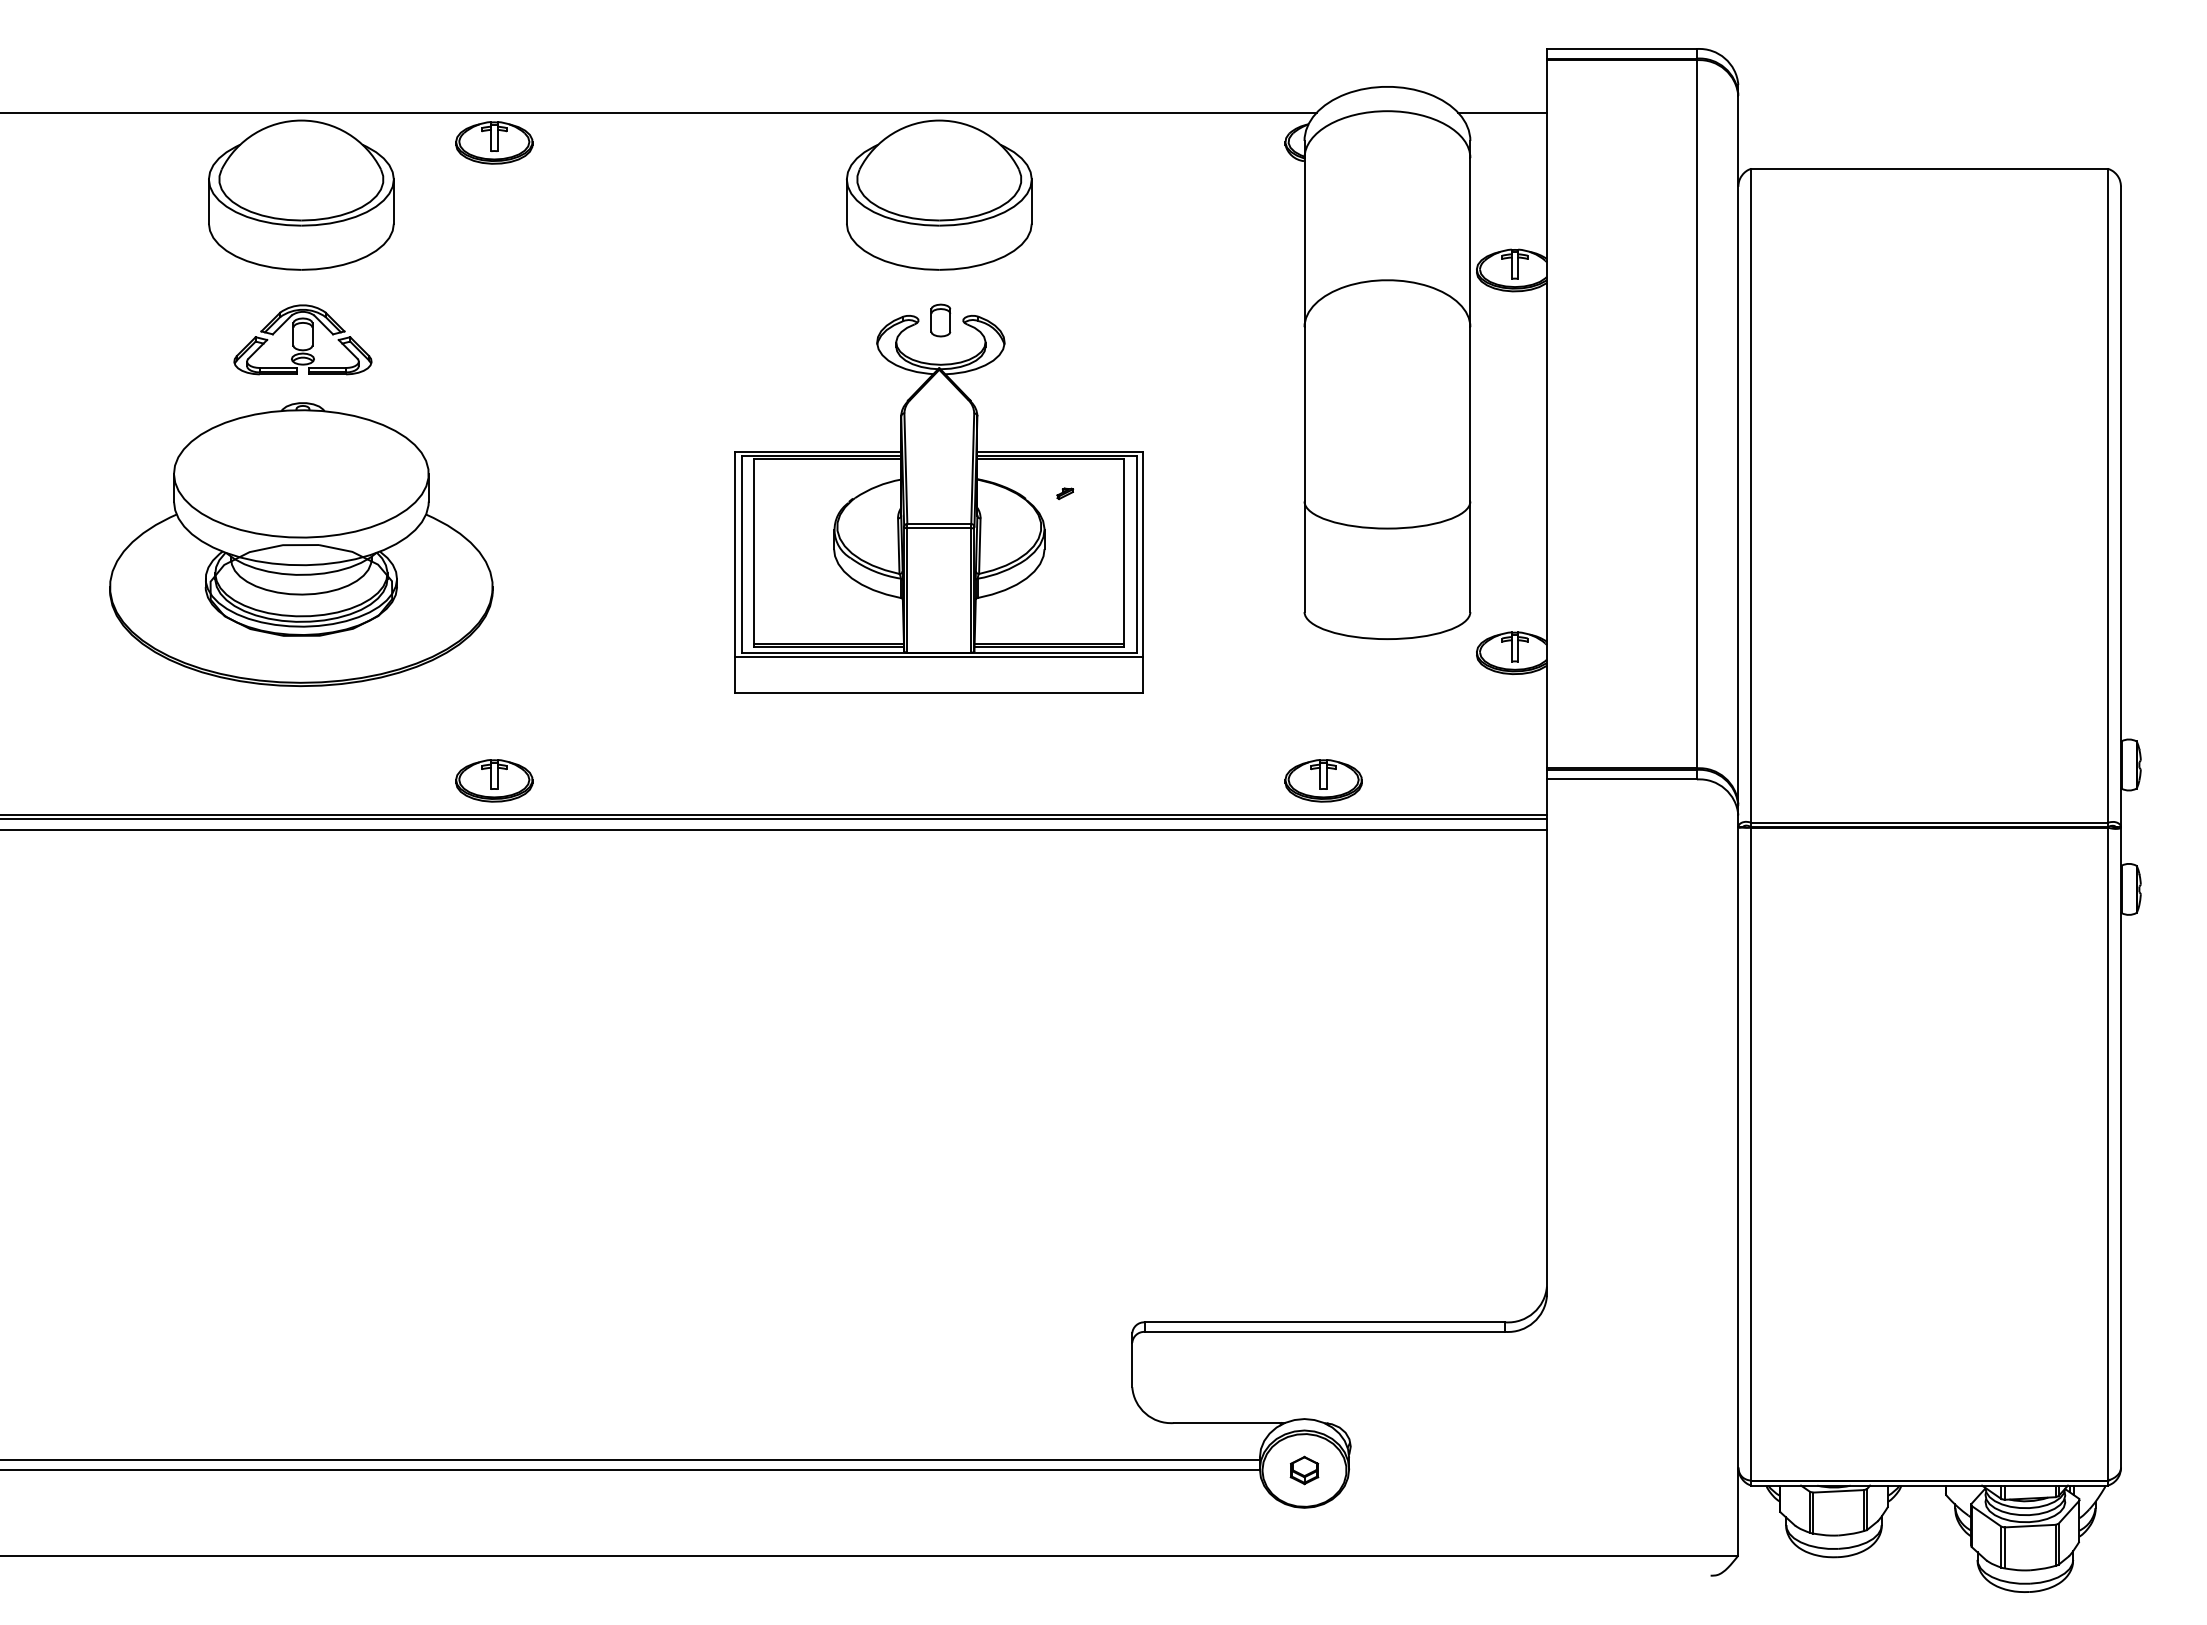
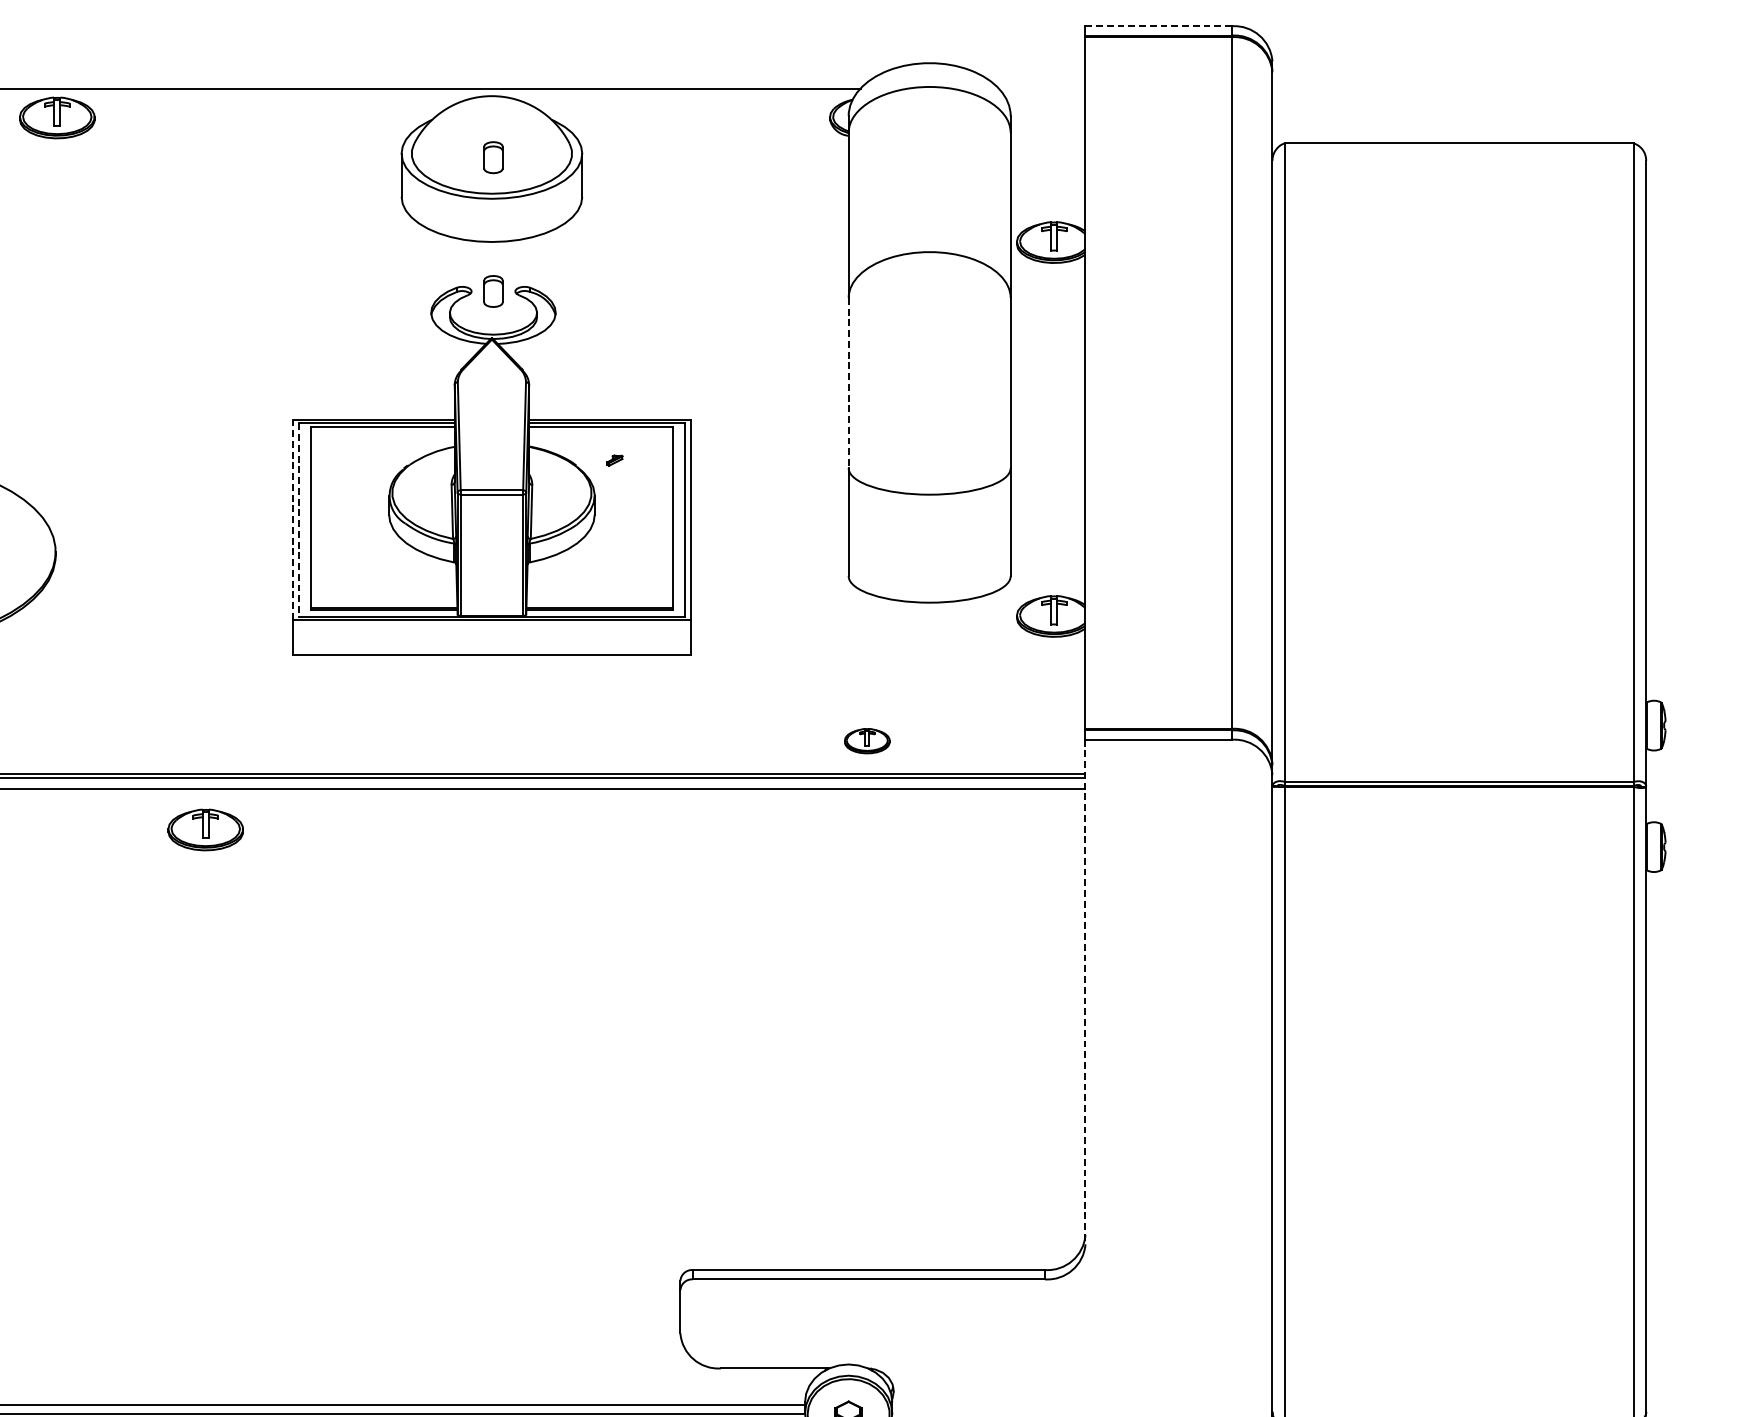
line: (1621, 49) -> (1158, 26), solid -> dashed
line: (1502, 112) -> (1042, 88), removed
part: (940, 183) -> (493, 157), added
line: (1304, 414) -> (848, 383), solid -> dashed
line: (735, 554) -> (292, 520), solid -> dashed
line: (741, 554) -> (298, 520), solid -> dashed
part: (494, 780) -> (205, 829), moved
part: (1323, 780) -> (867, 740), size x0.6
line: (1546, 1038) -> (1085, 992), solid -> dashed

